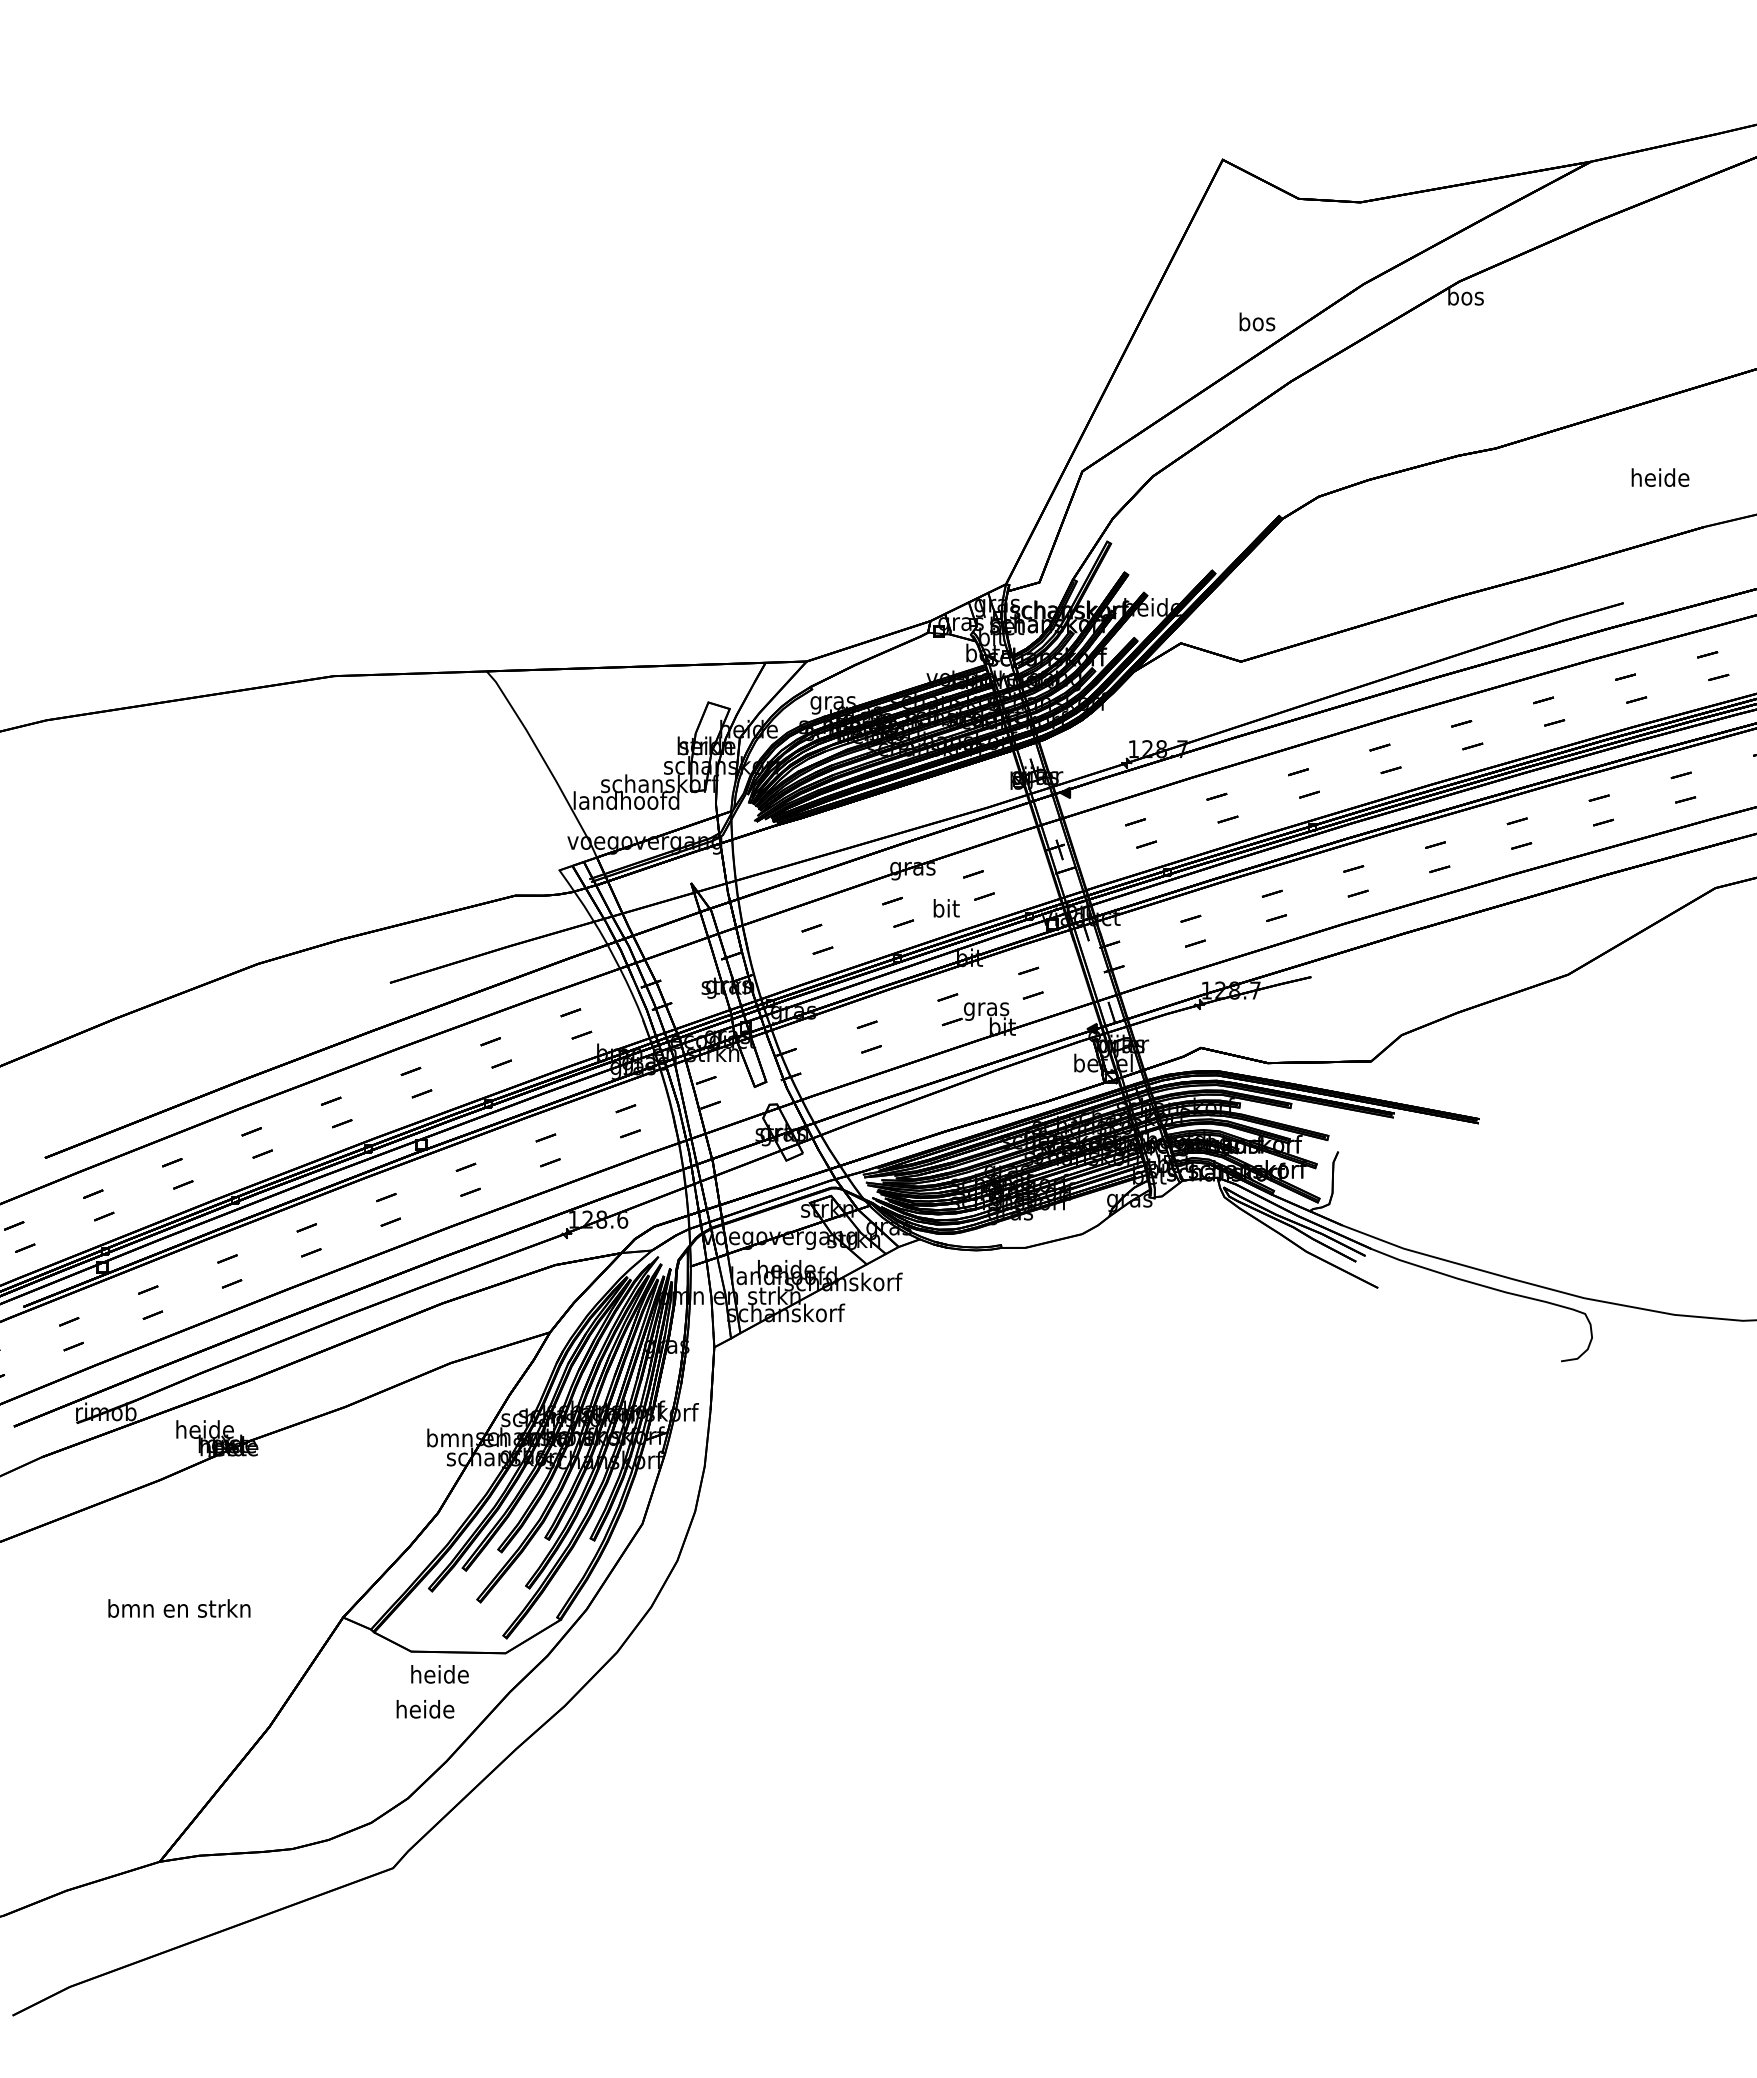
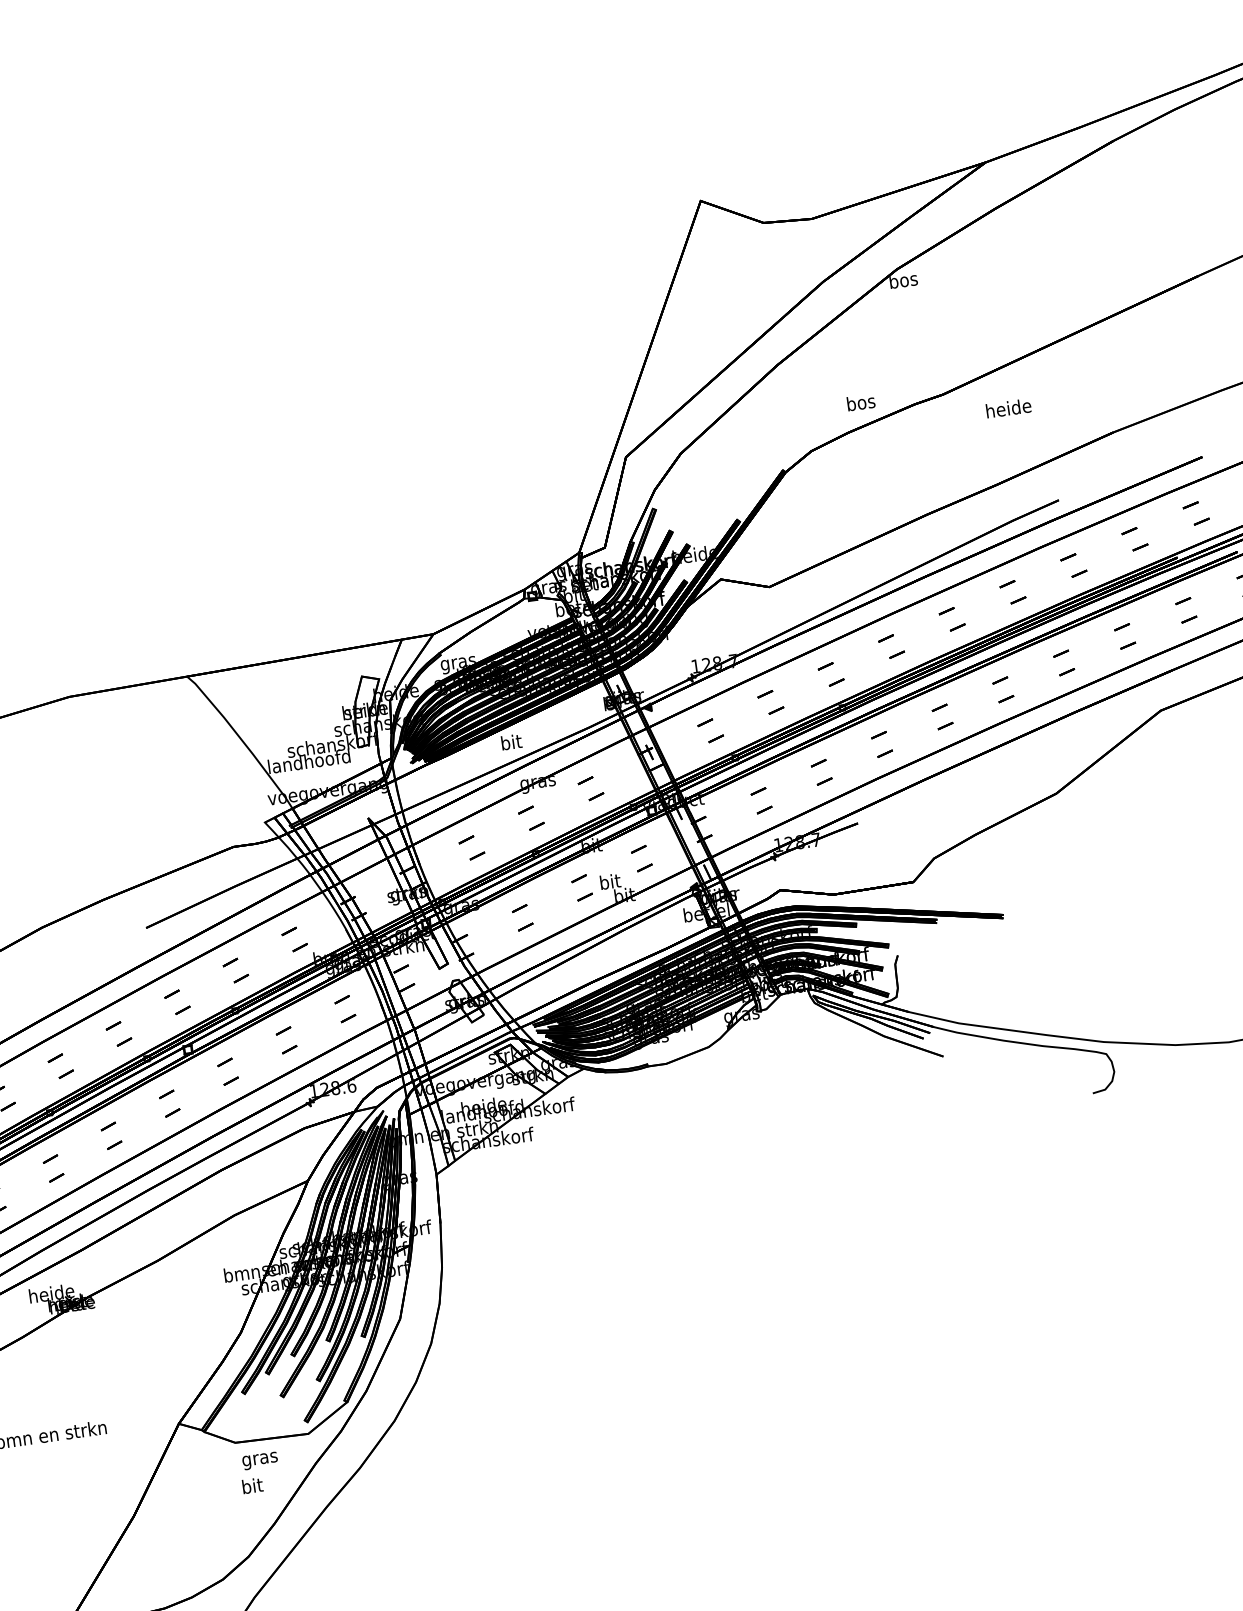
text: (1257, 321) -> (861, 402), moved
text: (1660, 477) -> (1008, 408), moved
text: (946, 908) -> (511, 742), moved
text: (986, 1008) -> (610, 882), gras -> bit
text: (439, 1676) -> (259, 1458), heide -> gras
text: (425, 1709) -> (252, 1486), heide -> bit

